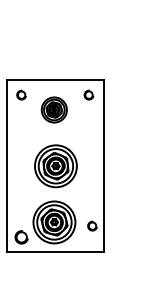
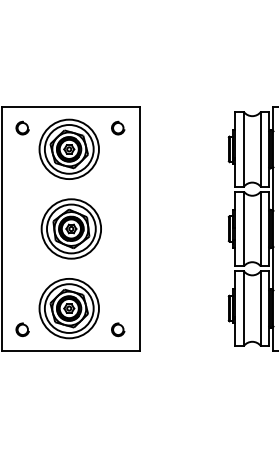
part: (53, 109) -> (68, 148), size x1.67
part: (92, 225) -> (118, 329), moved
part: (21, 237) -> (22, 329), size x0.71

